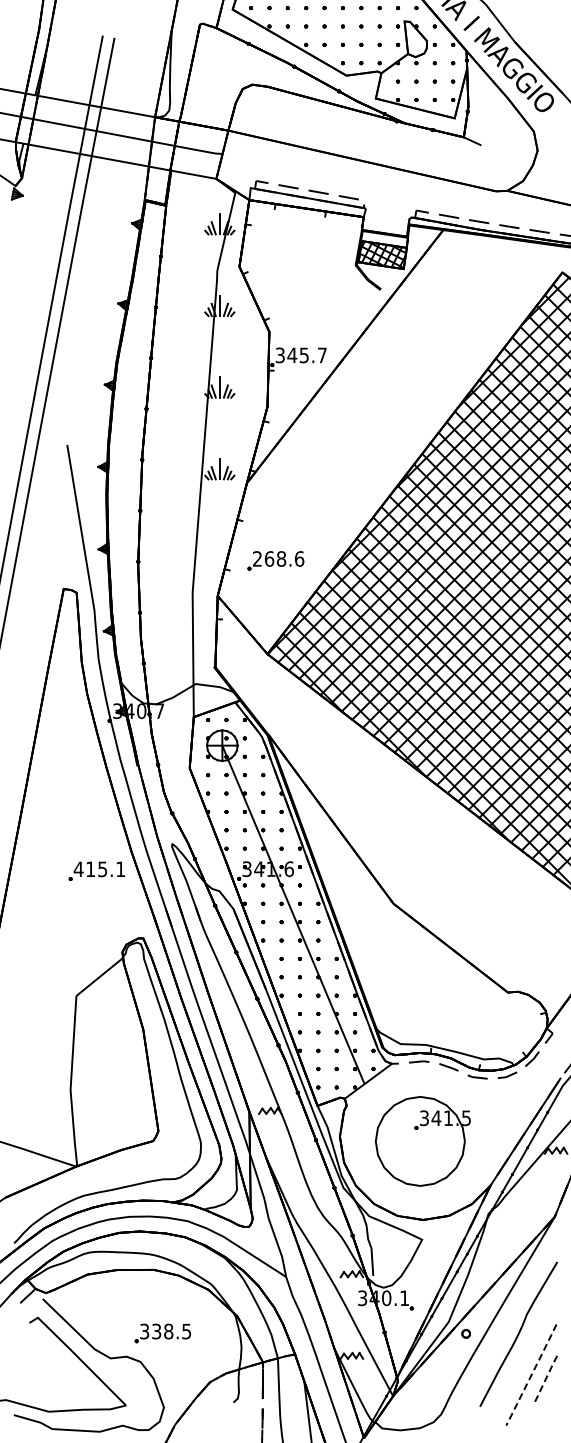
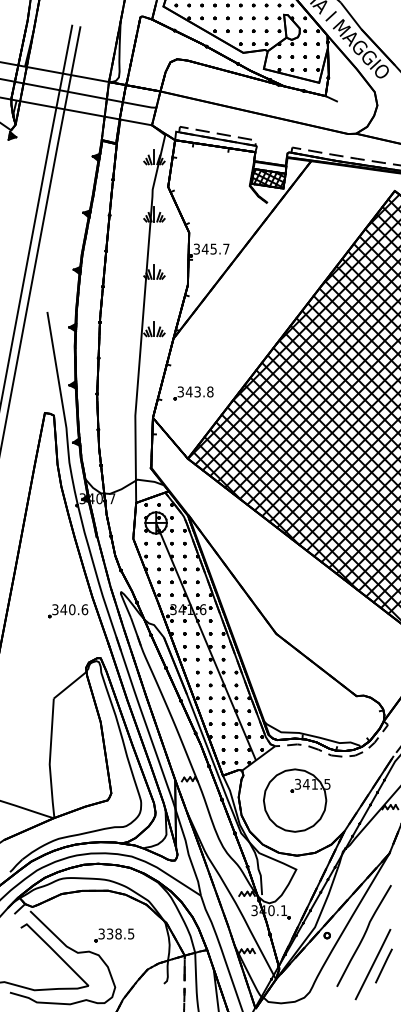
text: (278, 558) -> (195, 391), 268.6 -> 343.8
text: (99, 869) -> (70, 609), 415.1 -> 340.6
line: (531, 1374) -> (373, 964), dashed -> solid
line: (547, 1376) -> (384, 965), dashed -> solid

